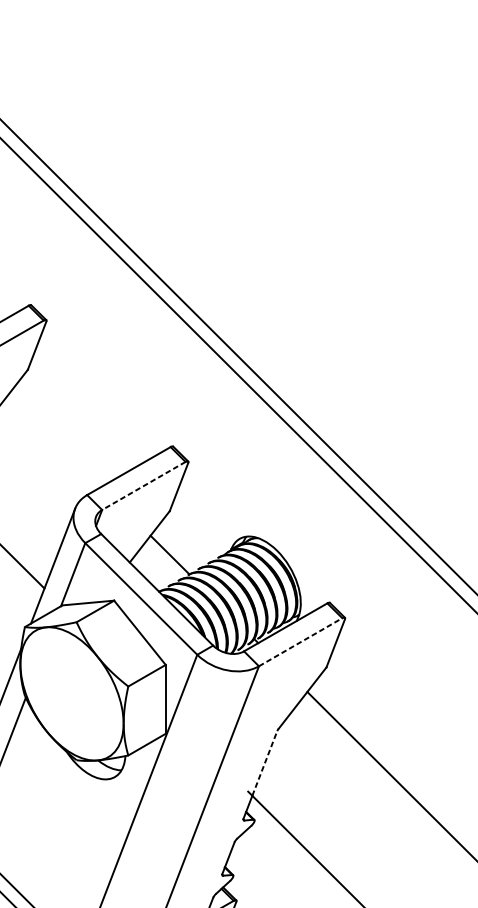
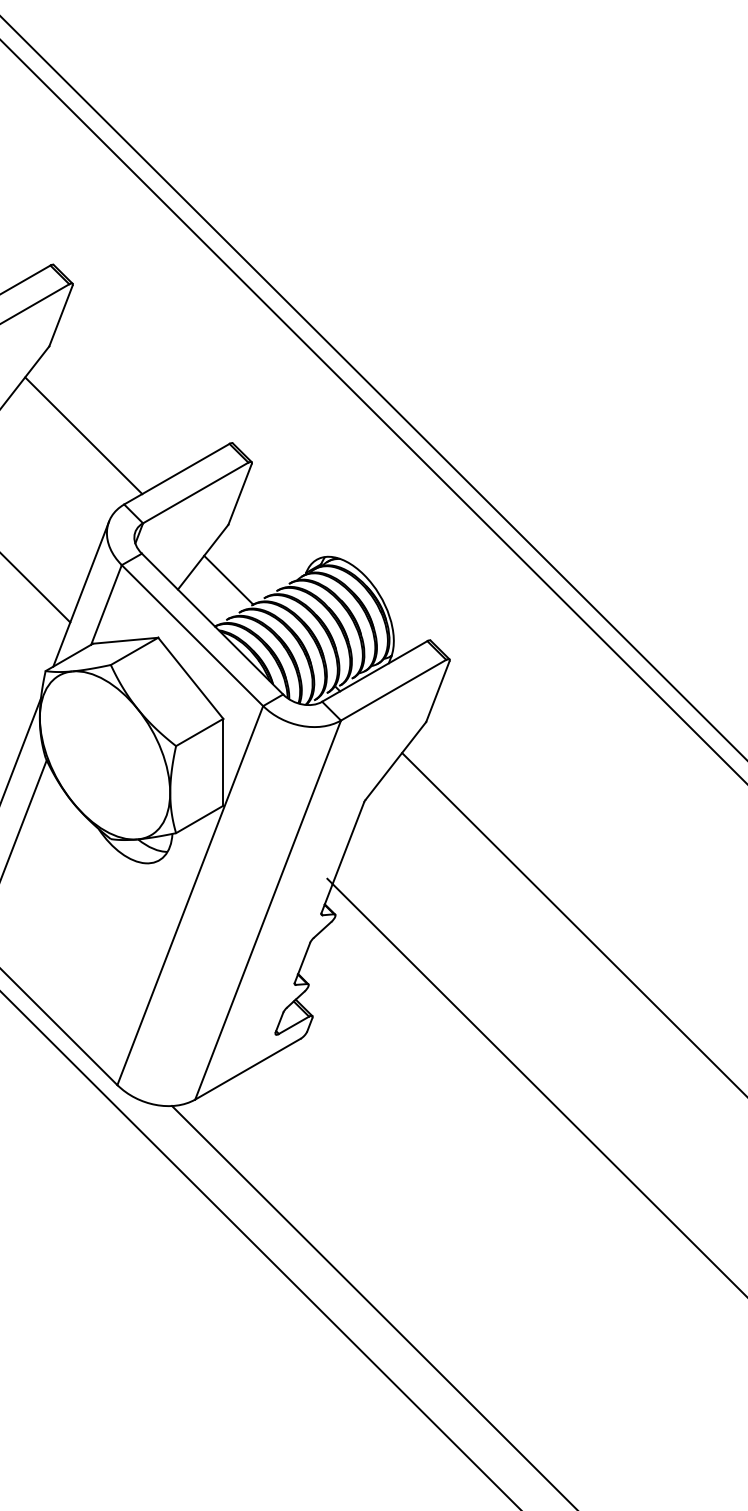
line: (54, 440) -> (83, 435), added
line: (143, 485) -> (195, 492), dashed -> solid
line: (300, 642) -> (393, 690), dashed -> solid
line: (264, 763) -> (348, 843), dashed -> solid

